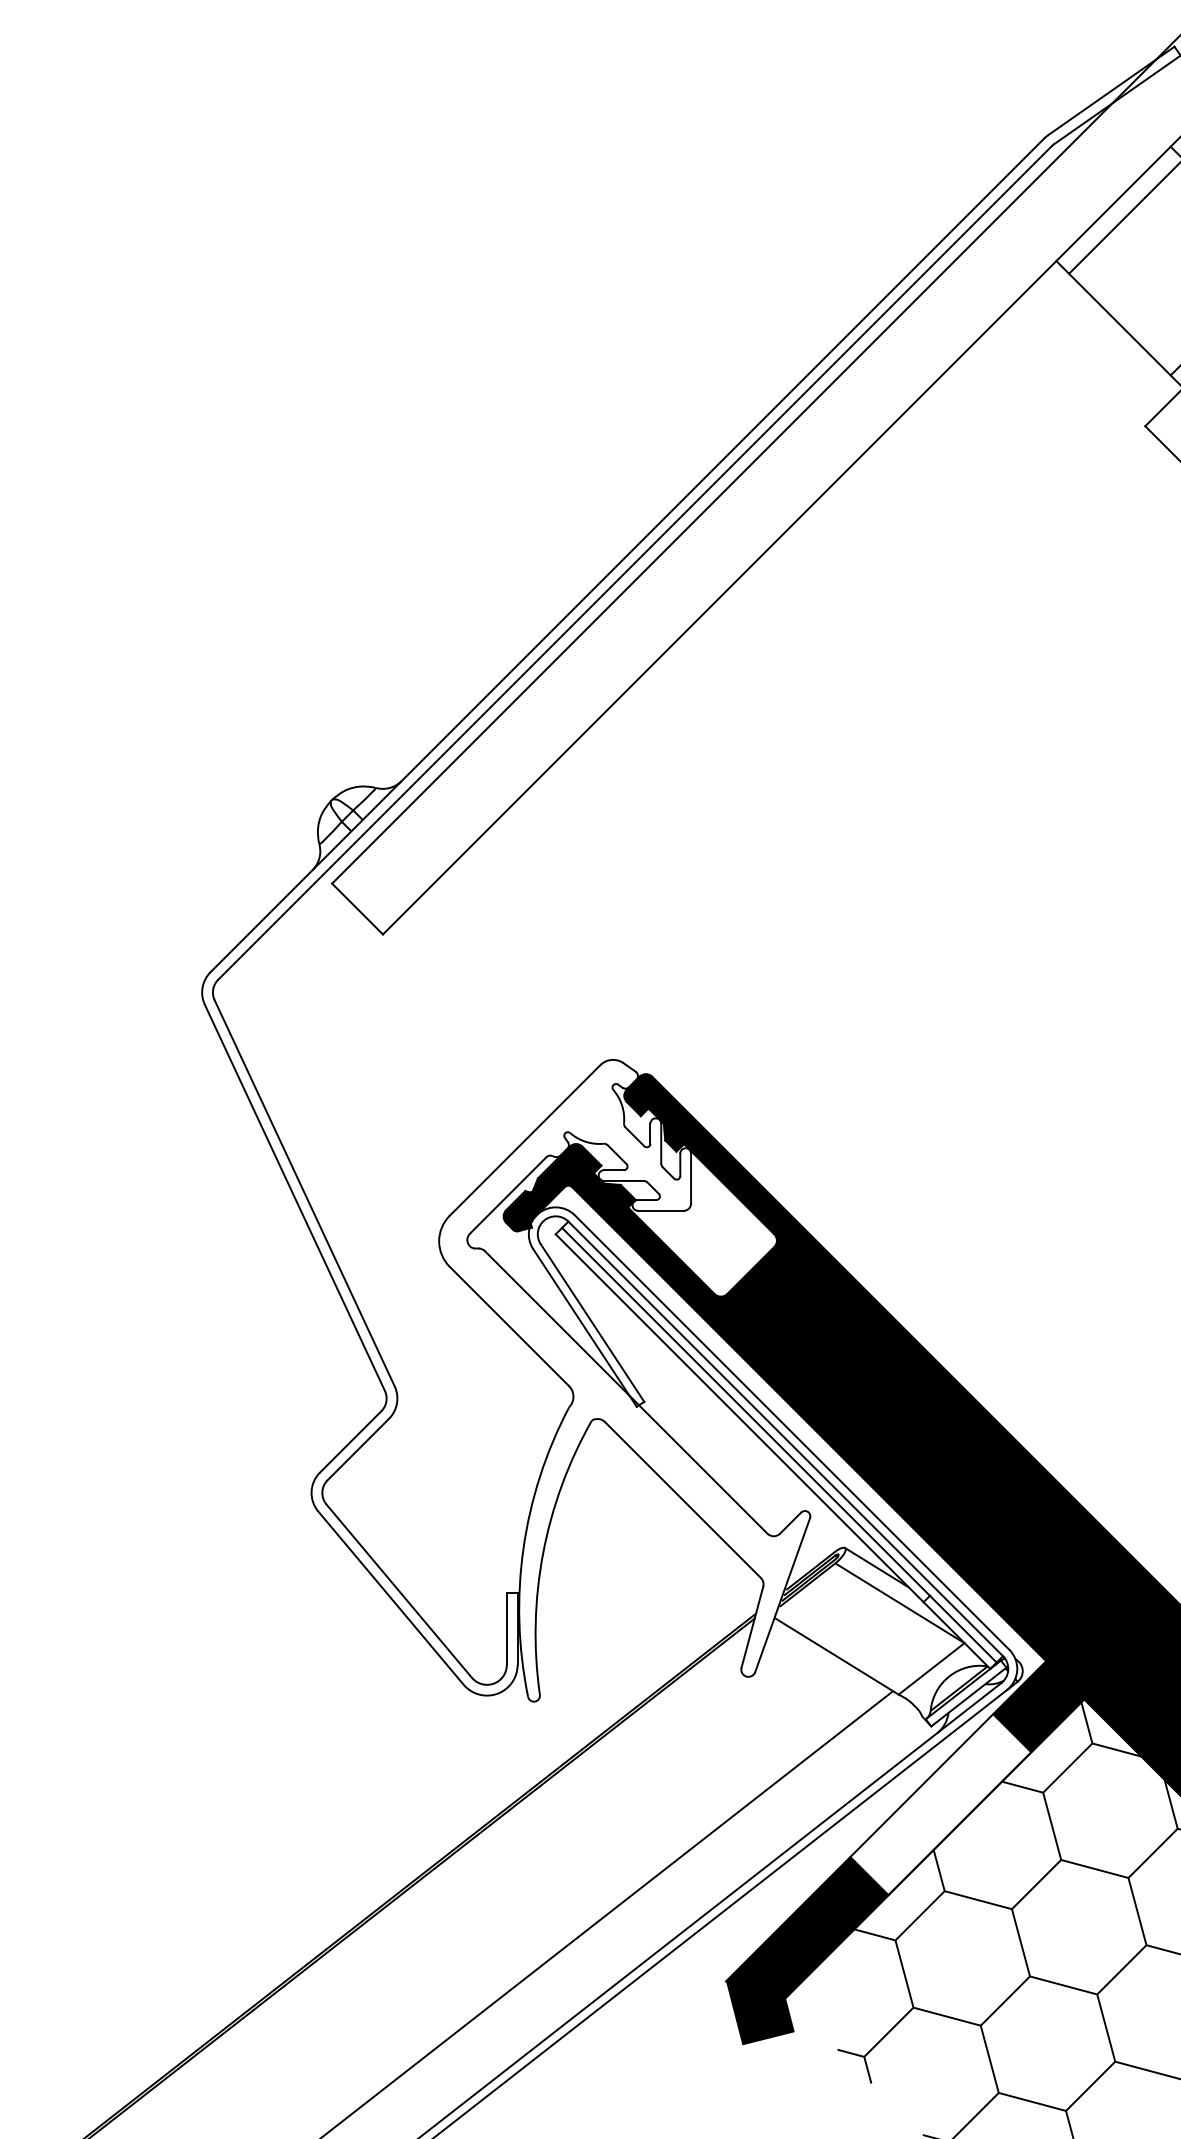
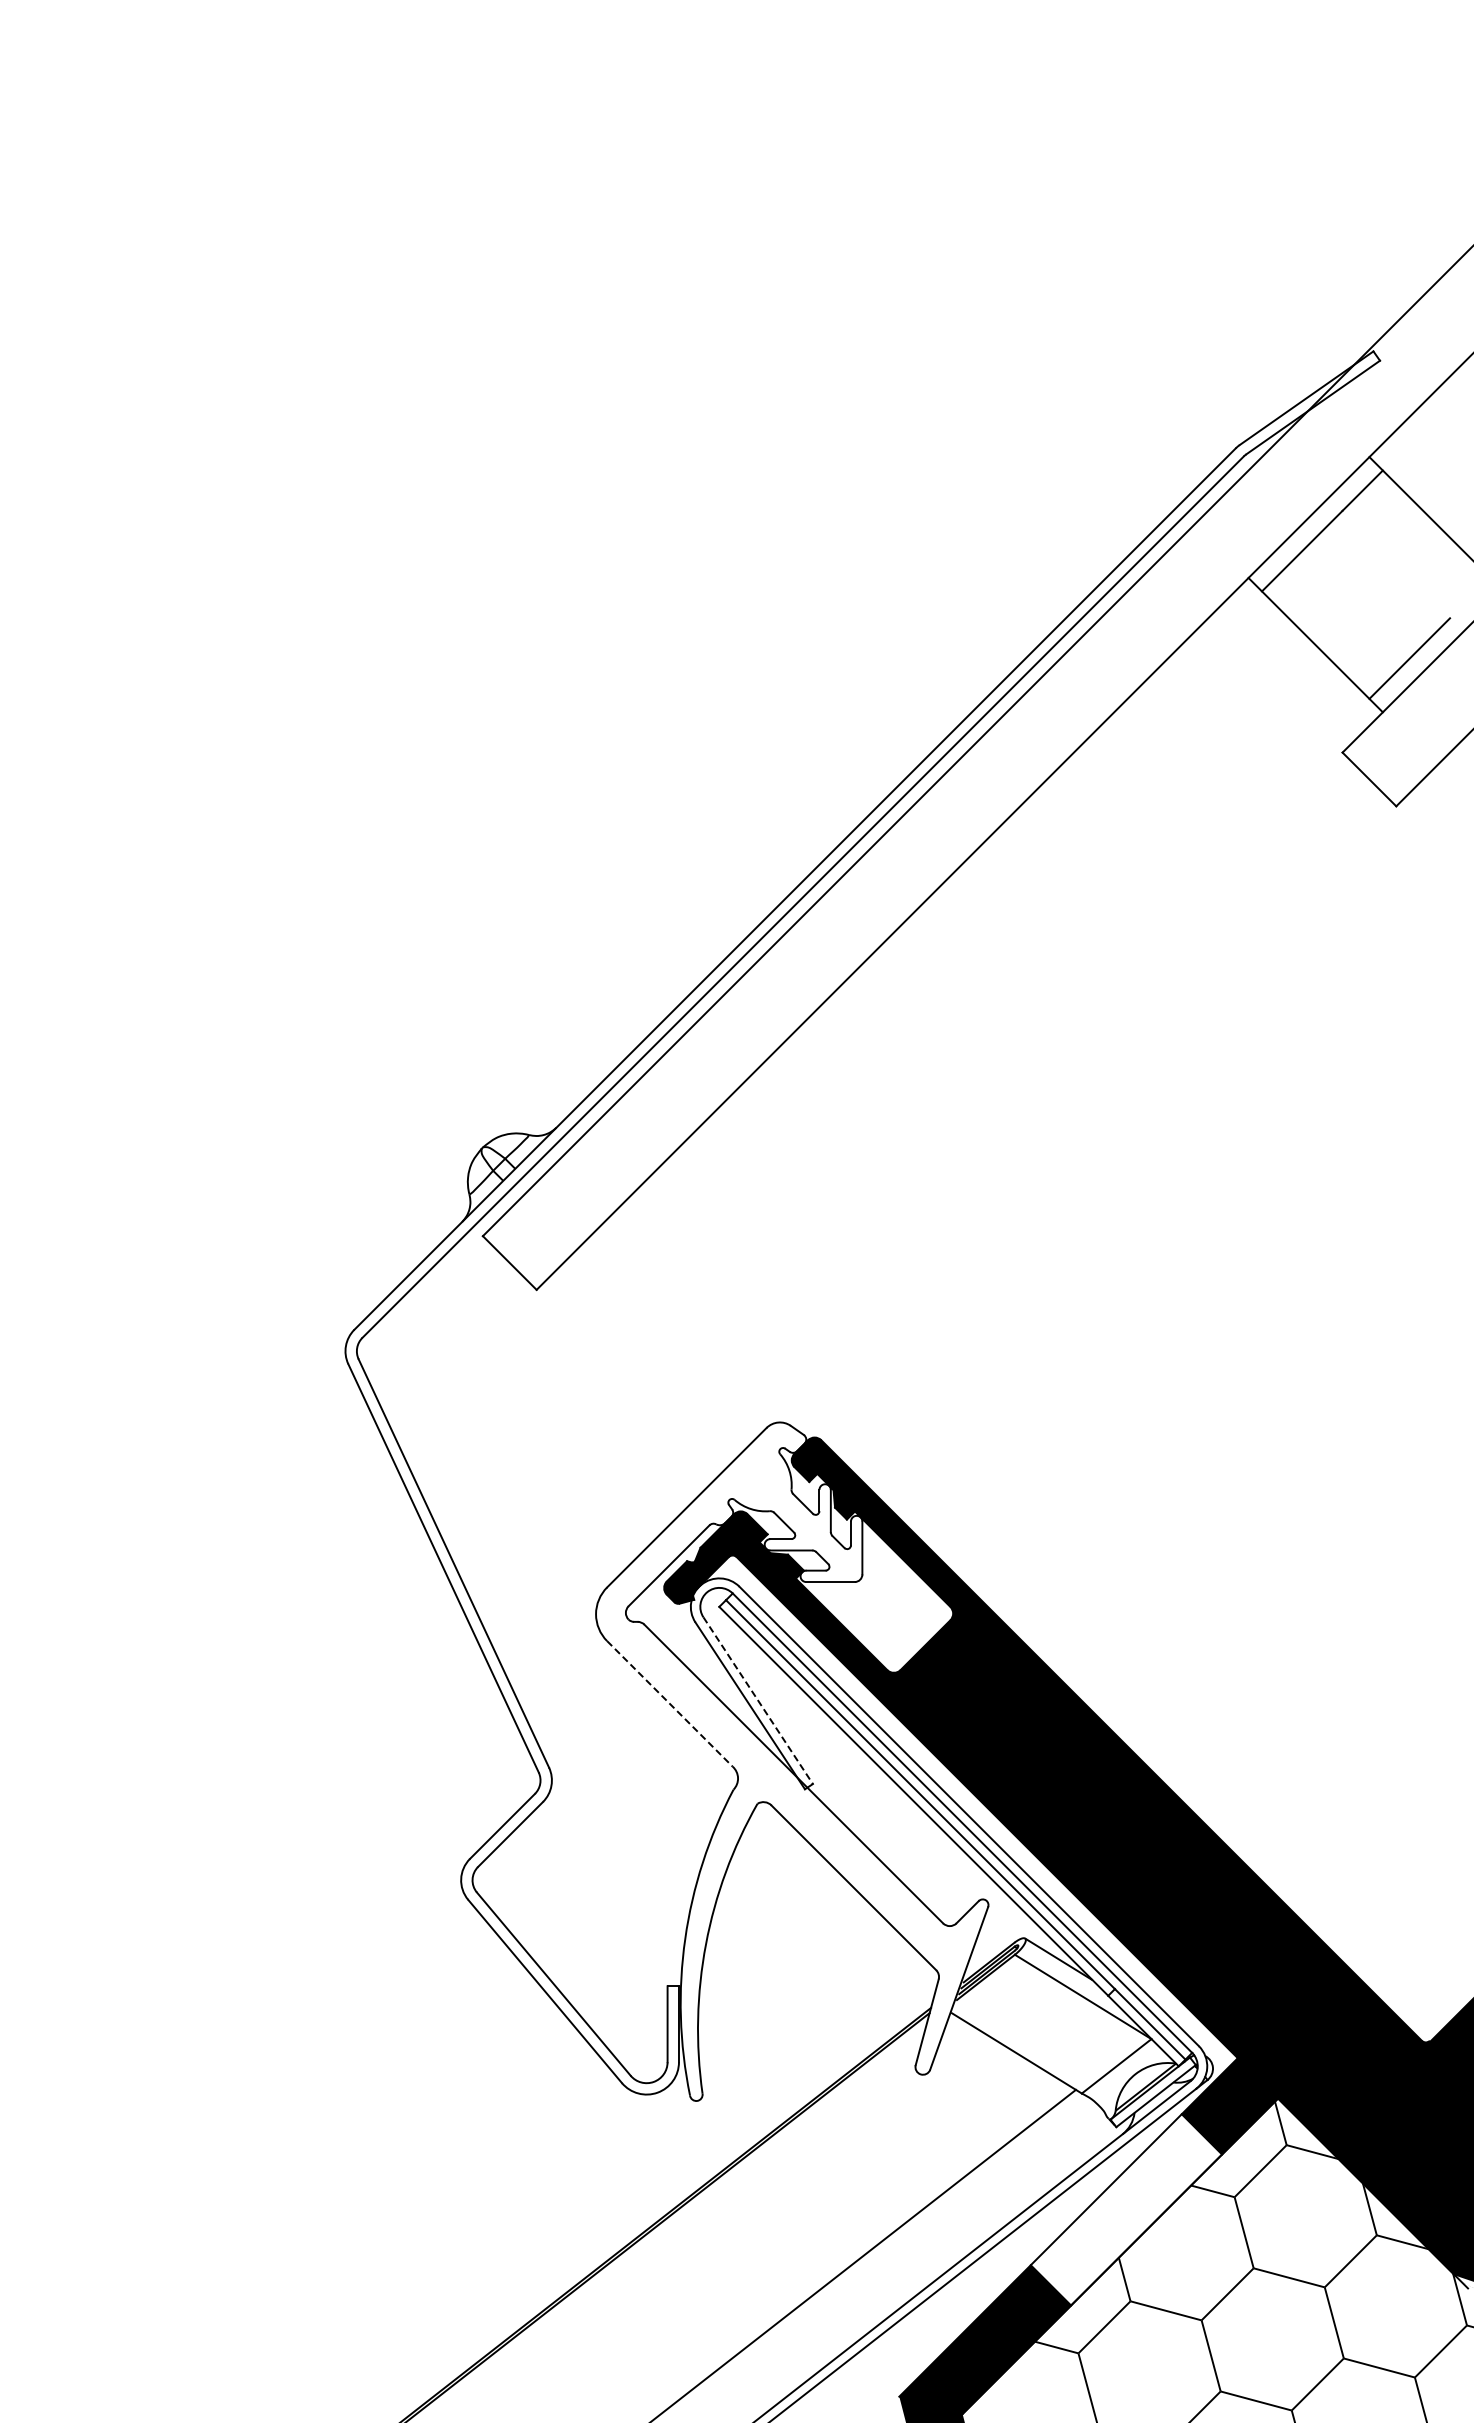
line: (592, 1322) -> (758, 1700), solid -> dashed
line: (508, 1325) -> (669, 1703), solid -> dashed

